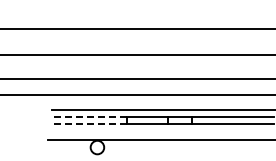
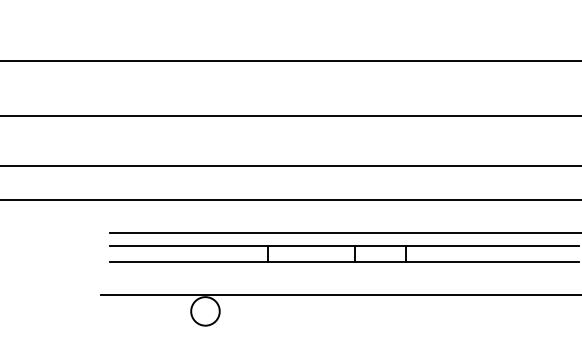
line: (89, 116) -> (188, 245), dashed -> solid
line: (89, 124) -> (188, 262), dashed -> solid

